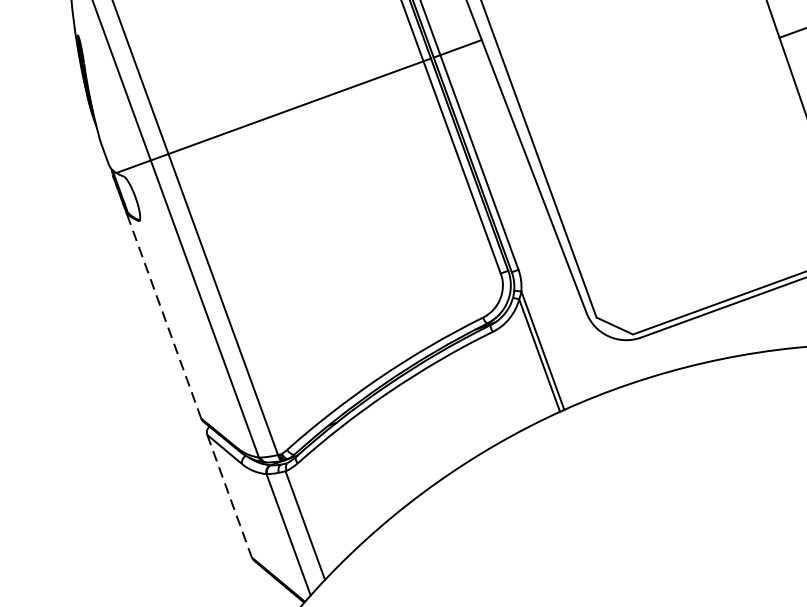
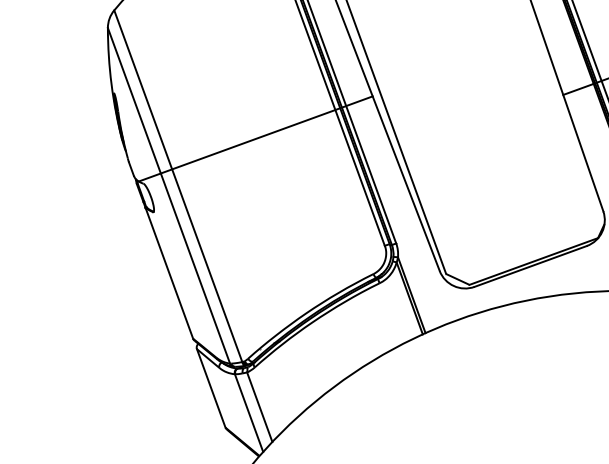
line: (164, 316) -> (169, 273), dashed -> solid
line: (229, 496) -> (211, 388), dashed -> solid

